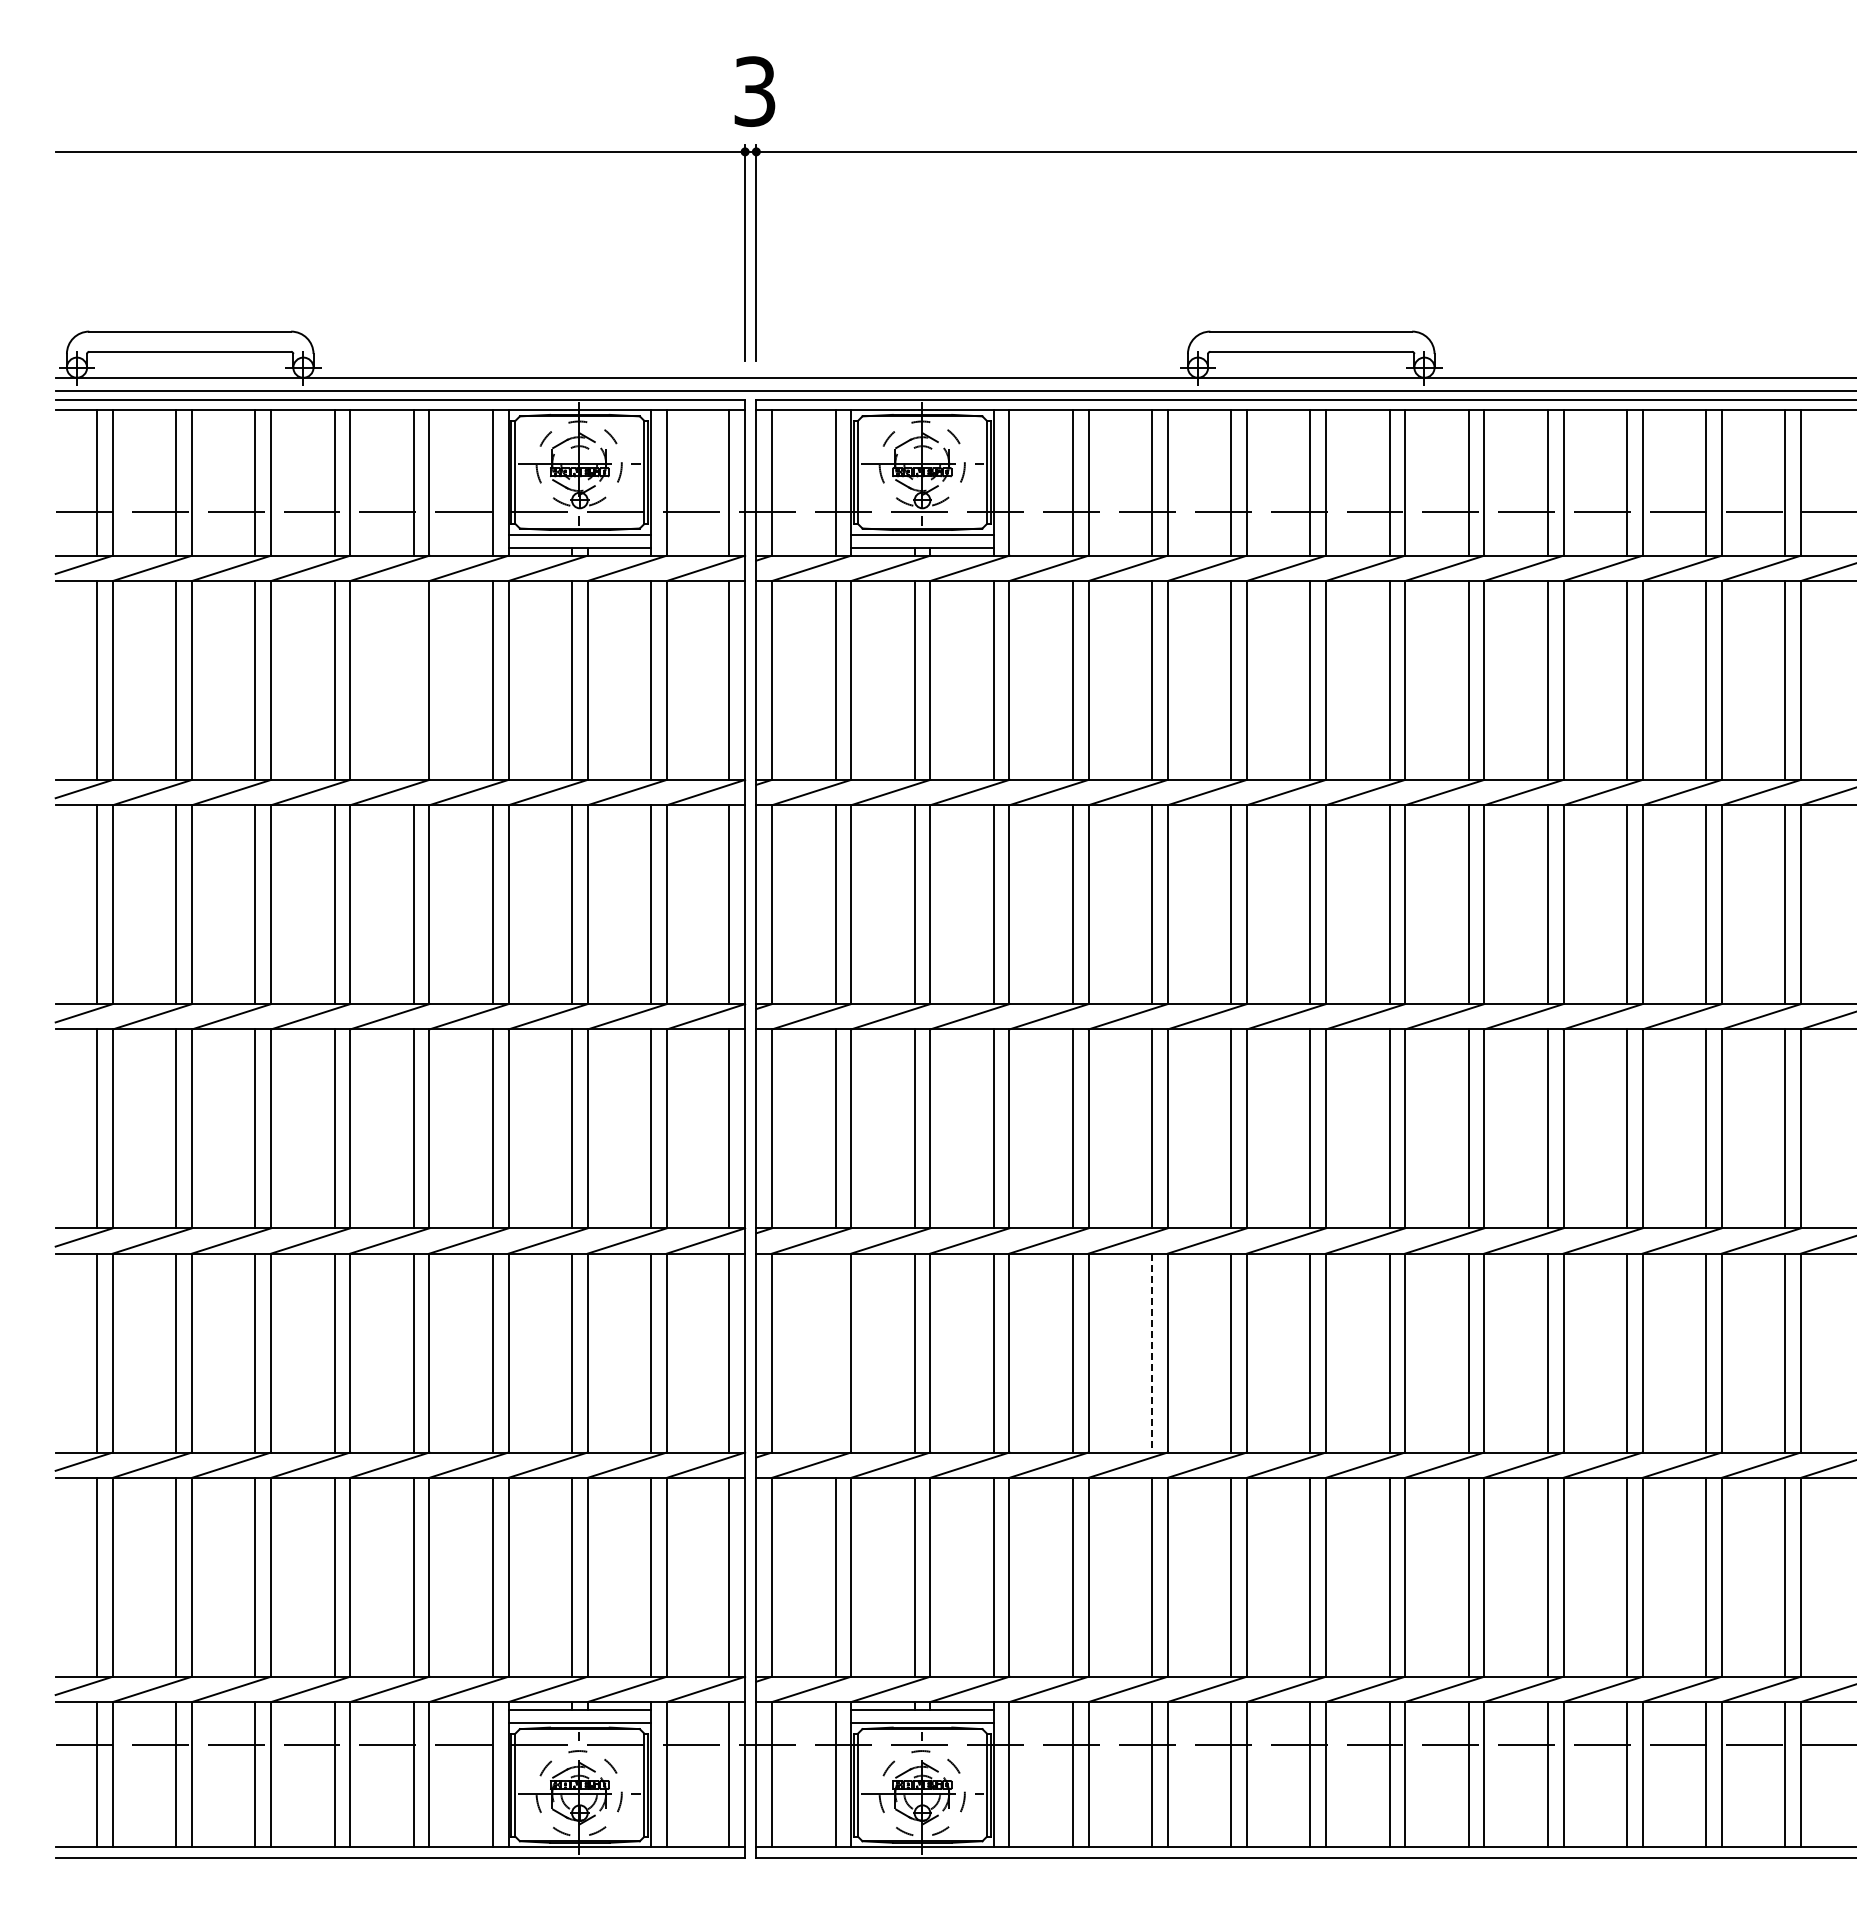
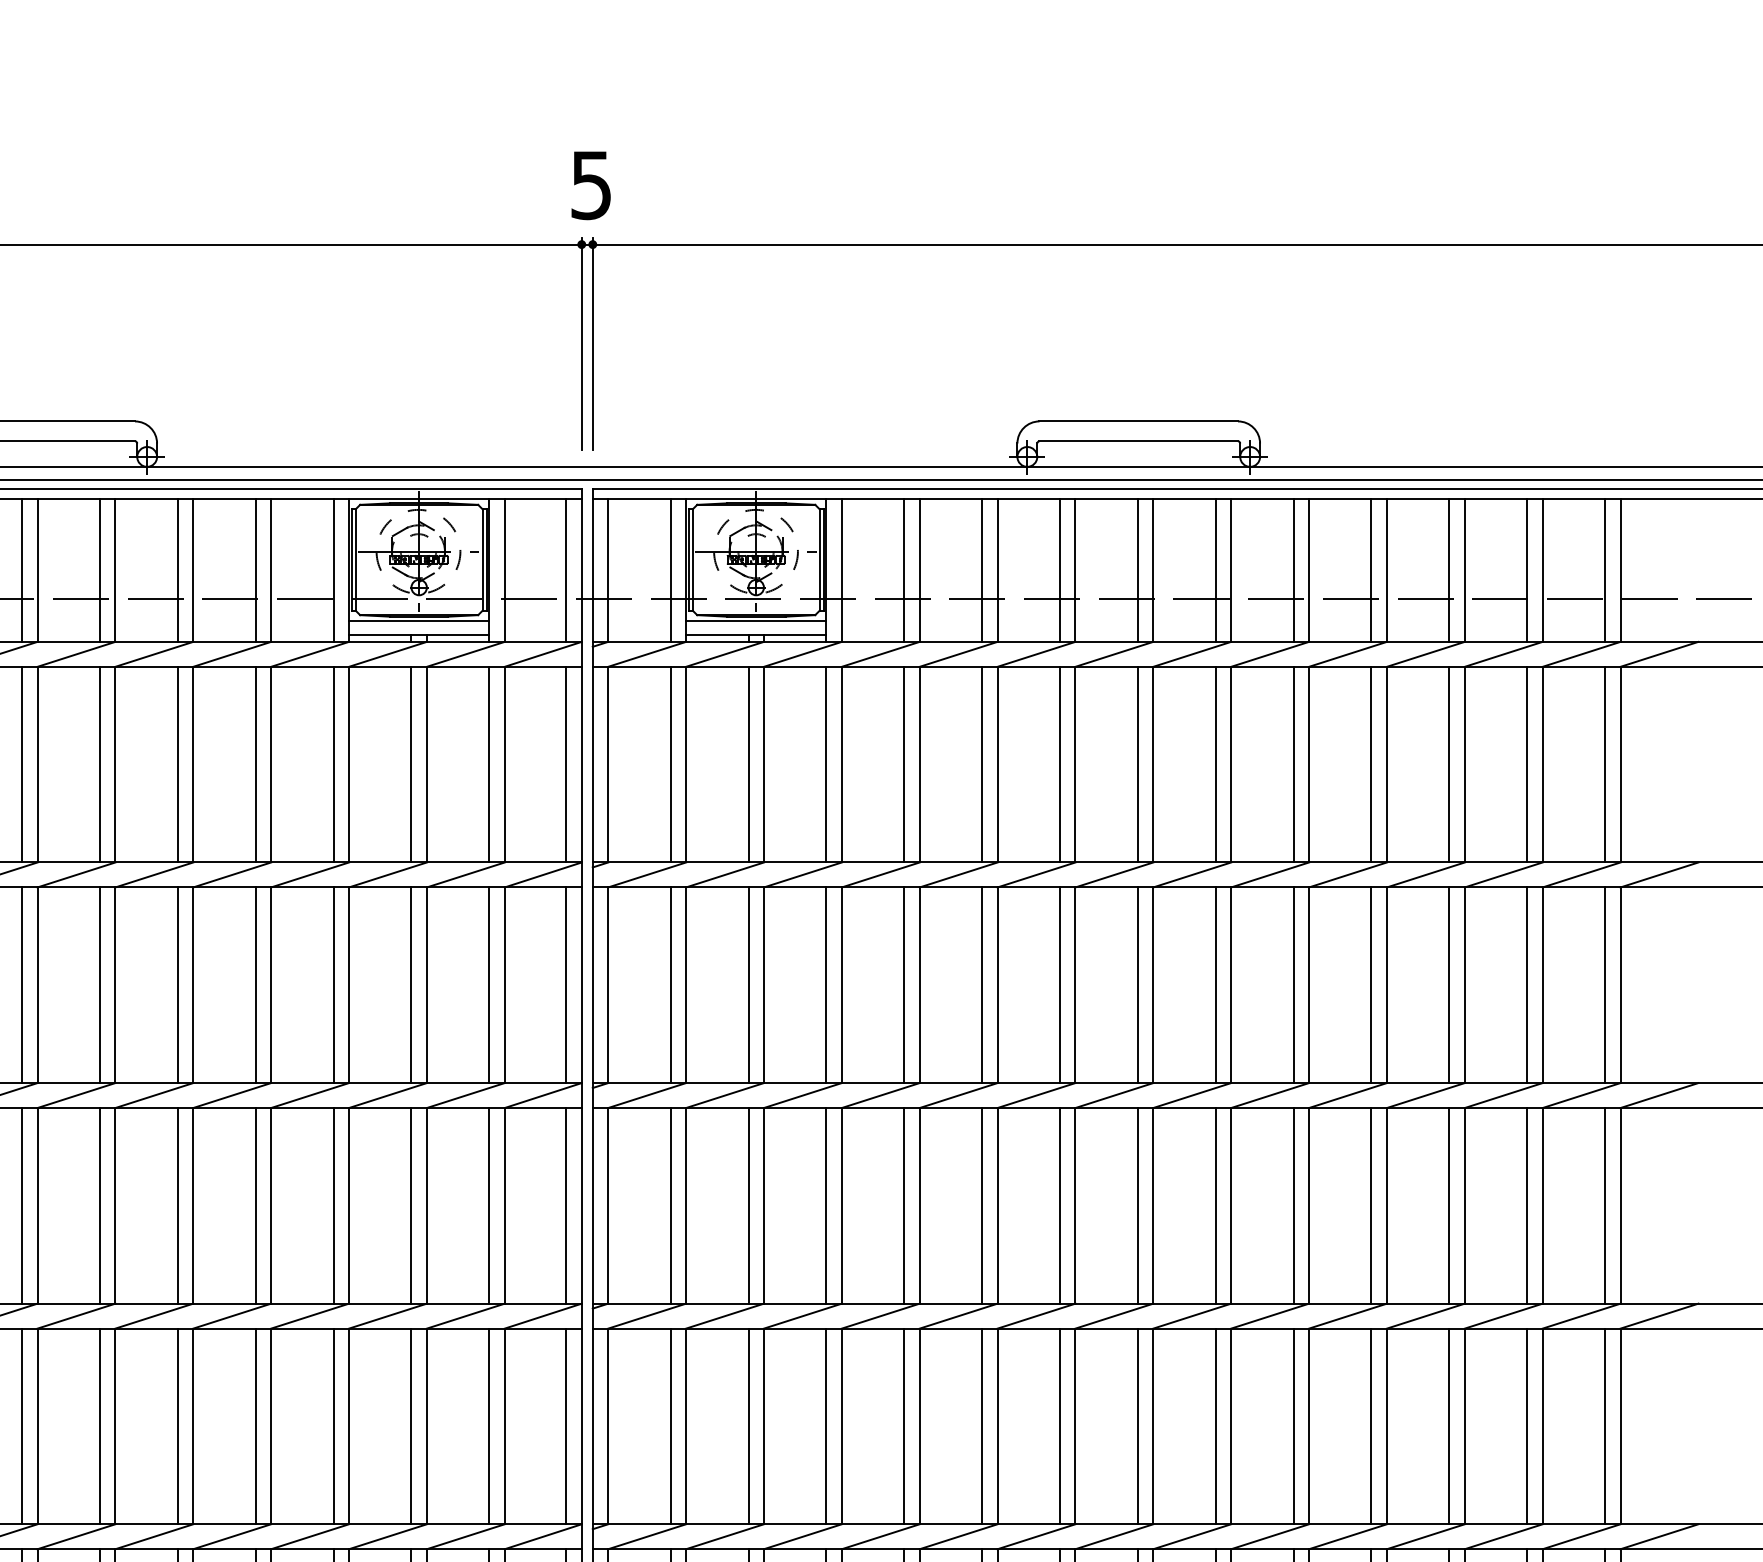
text: (755, 91) -> (591, 185), 3 -> 5
line: (413, 680) -> (255, 764), added
line: (835, 1352) -> (670, 1425), added
line: (1152, 1353) -> (982, 1426), dashed -> solid

